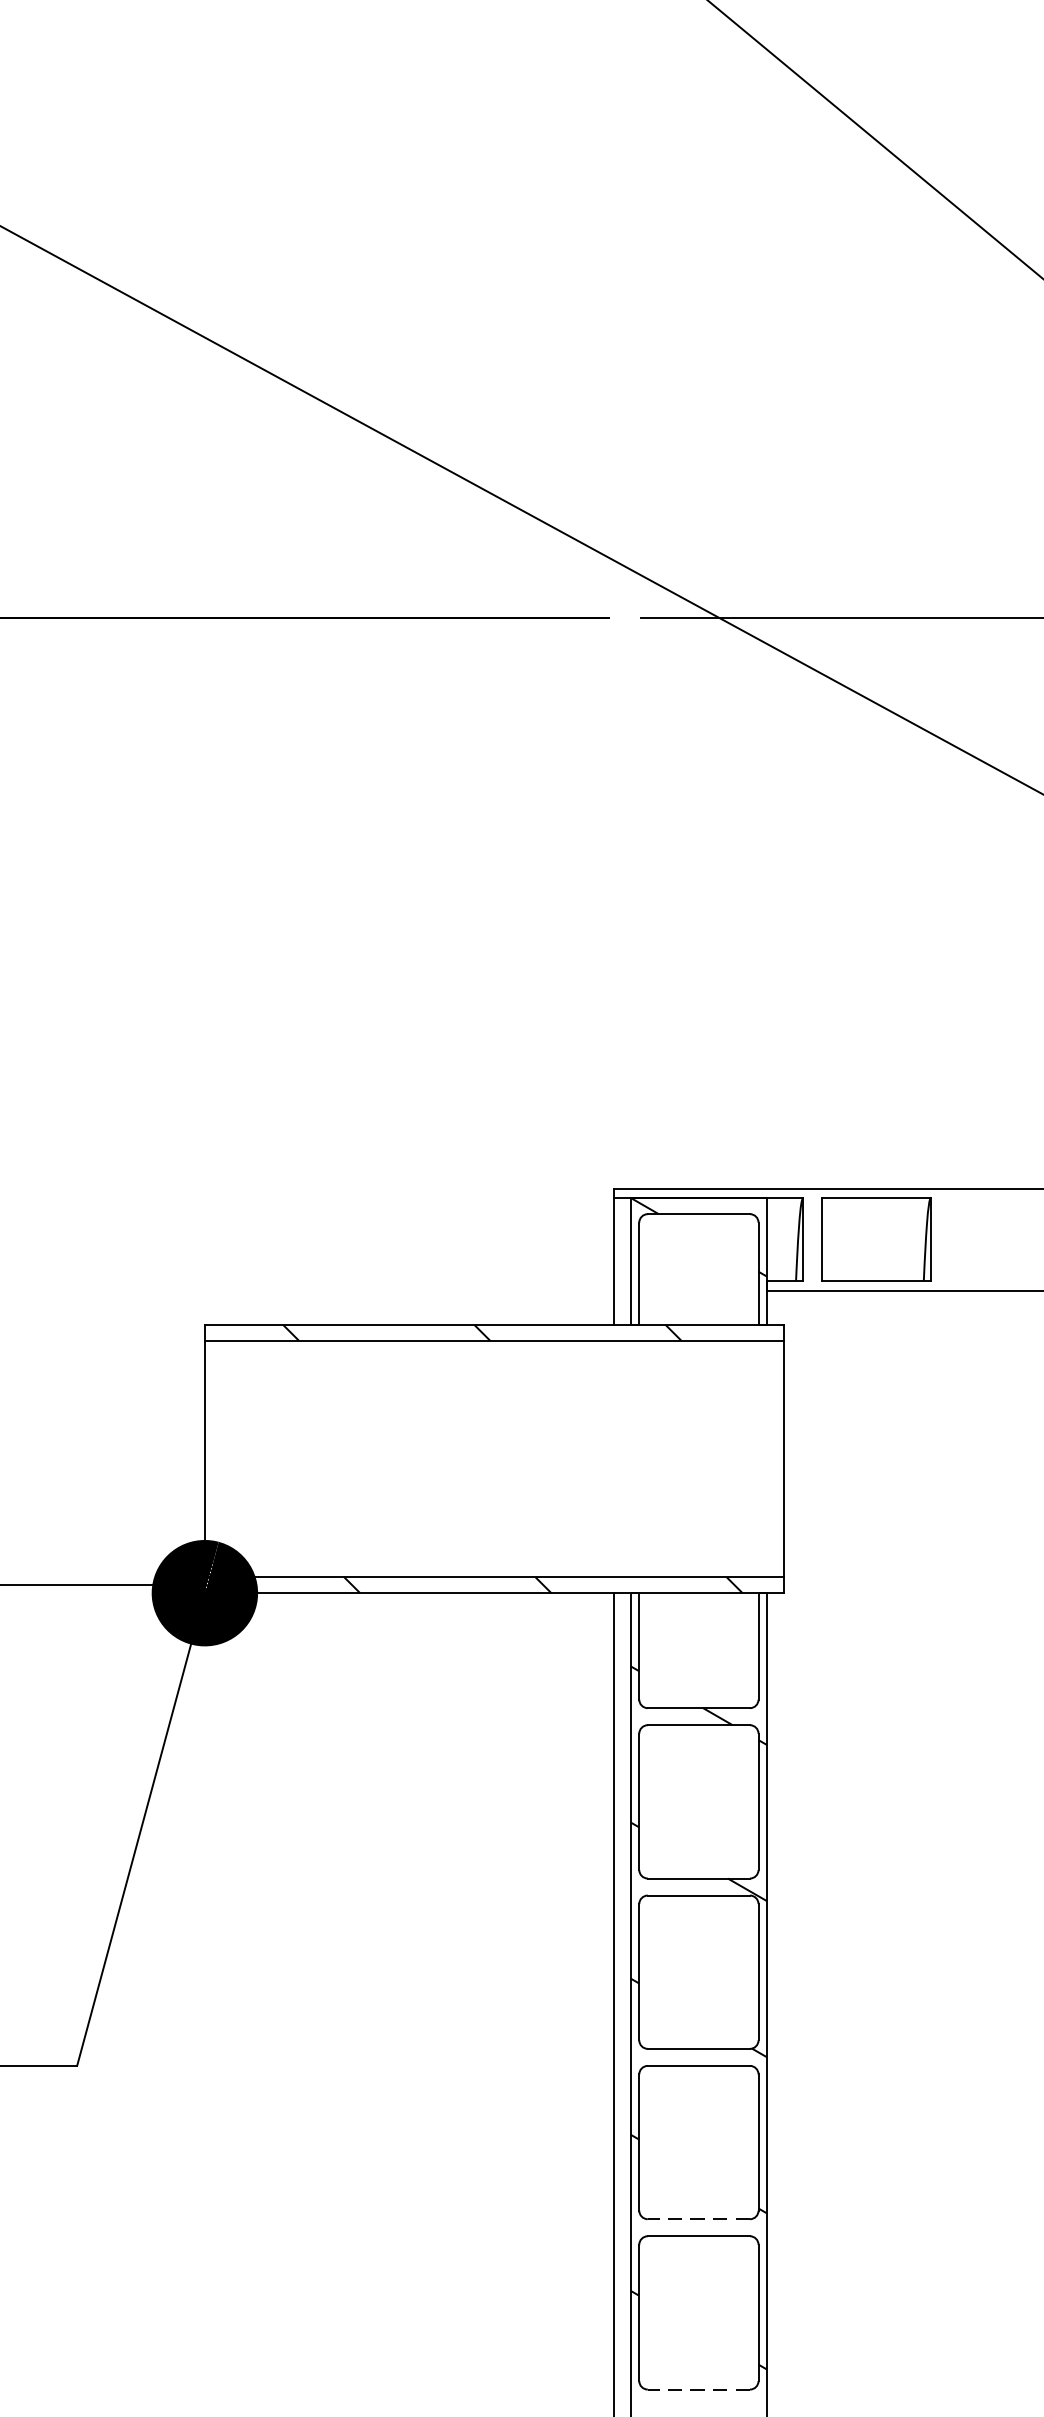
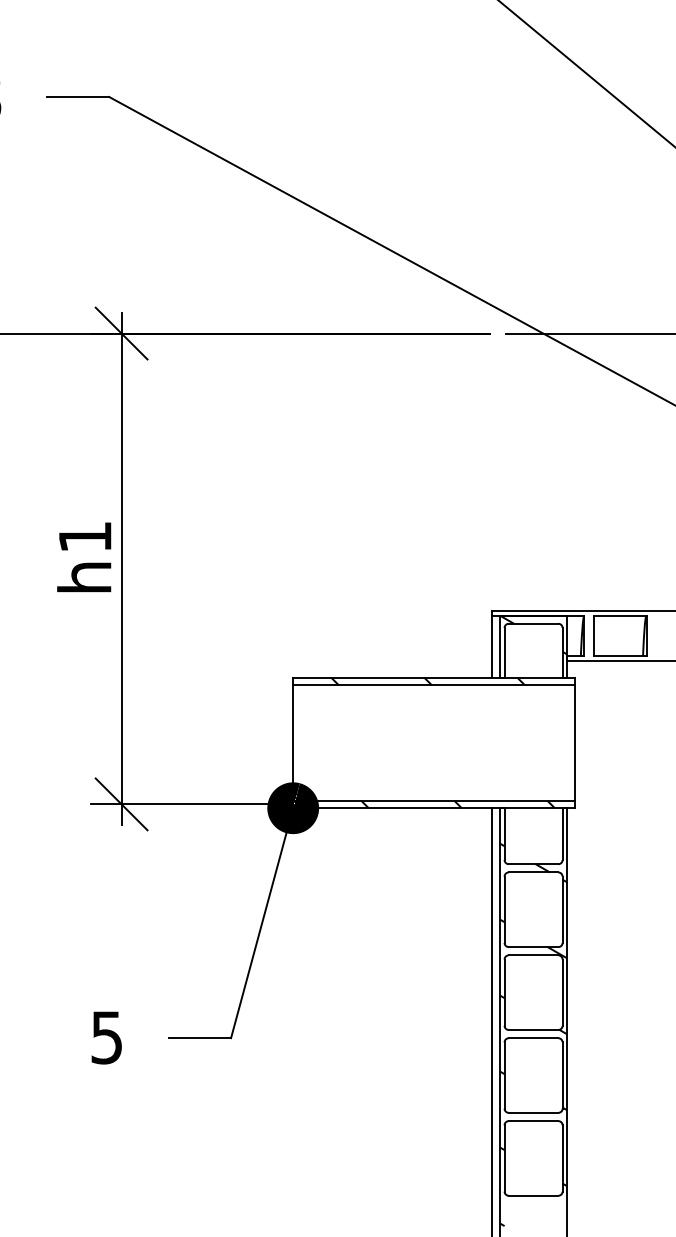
line: (698, 2218) -> (533, 1112), dashed -> solid
line: (698, 2389) -> (533, 1195), dashed -> solid

